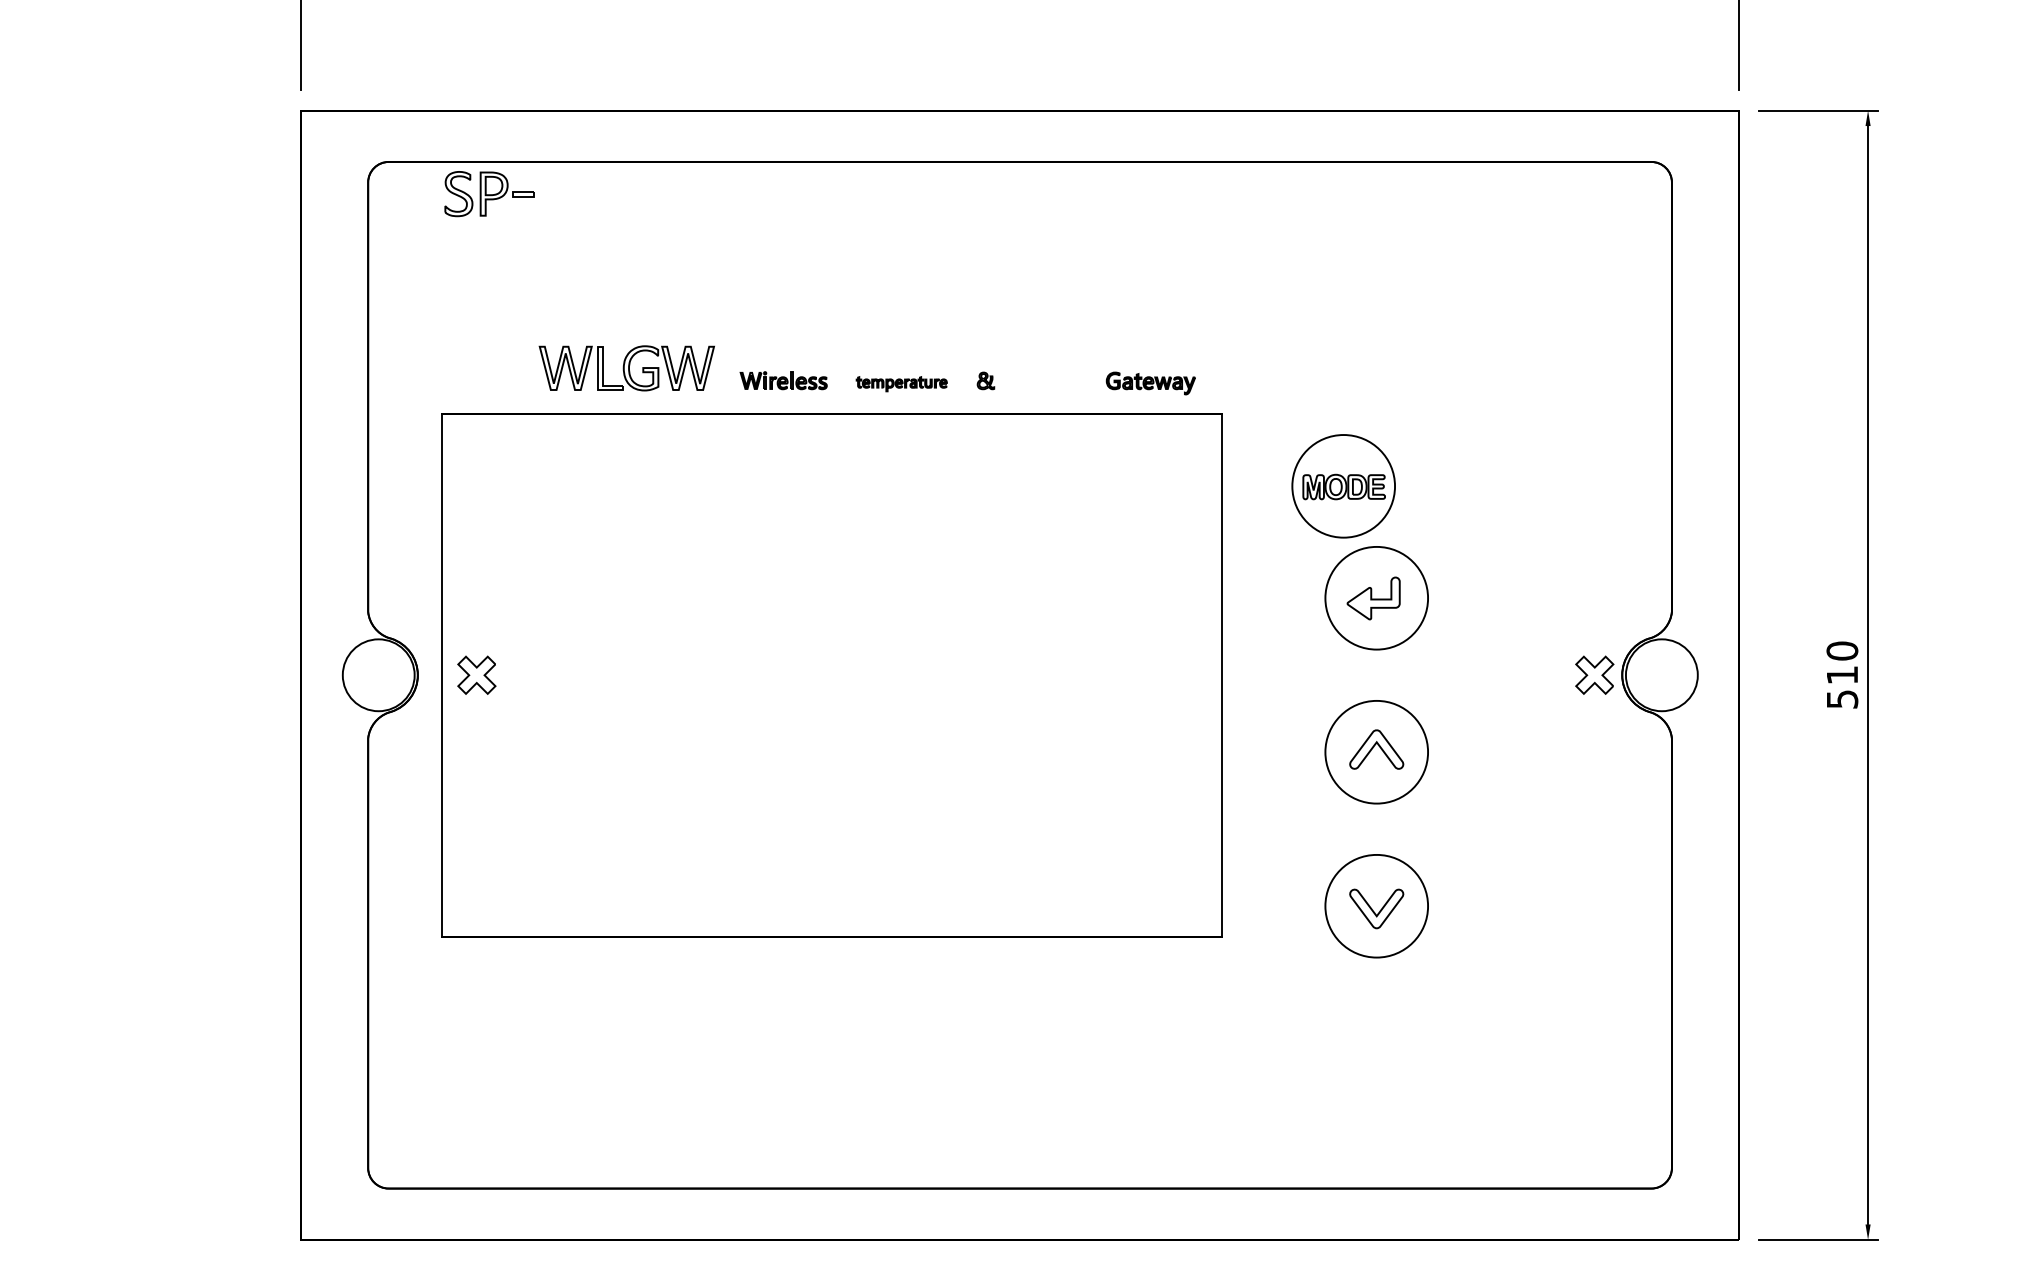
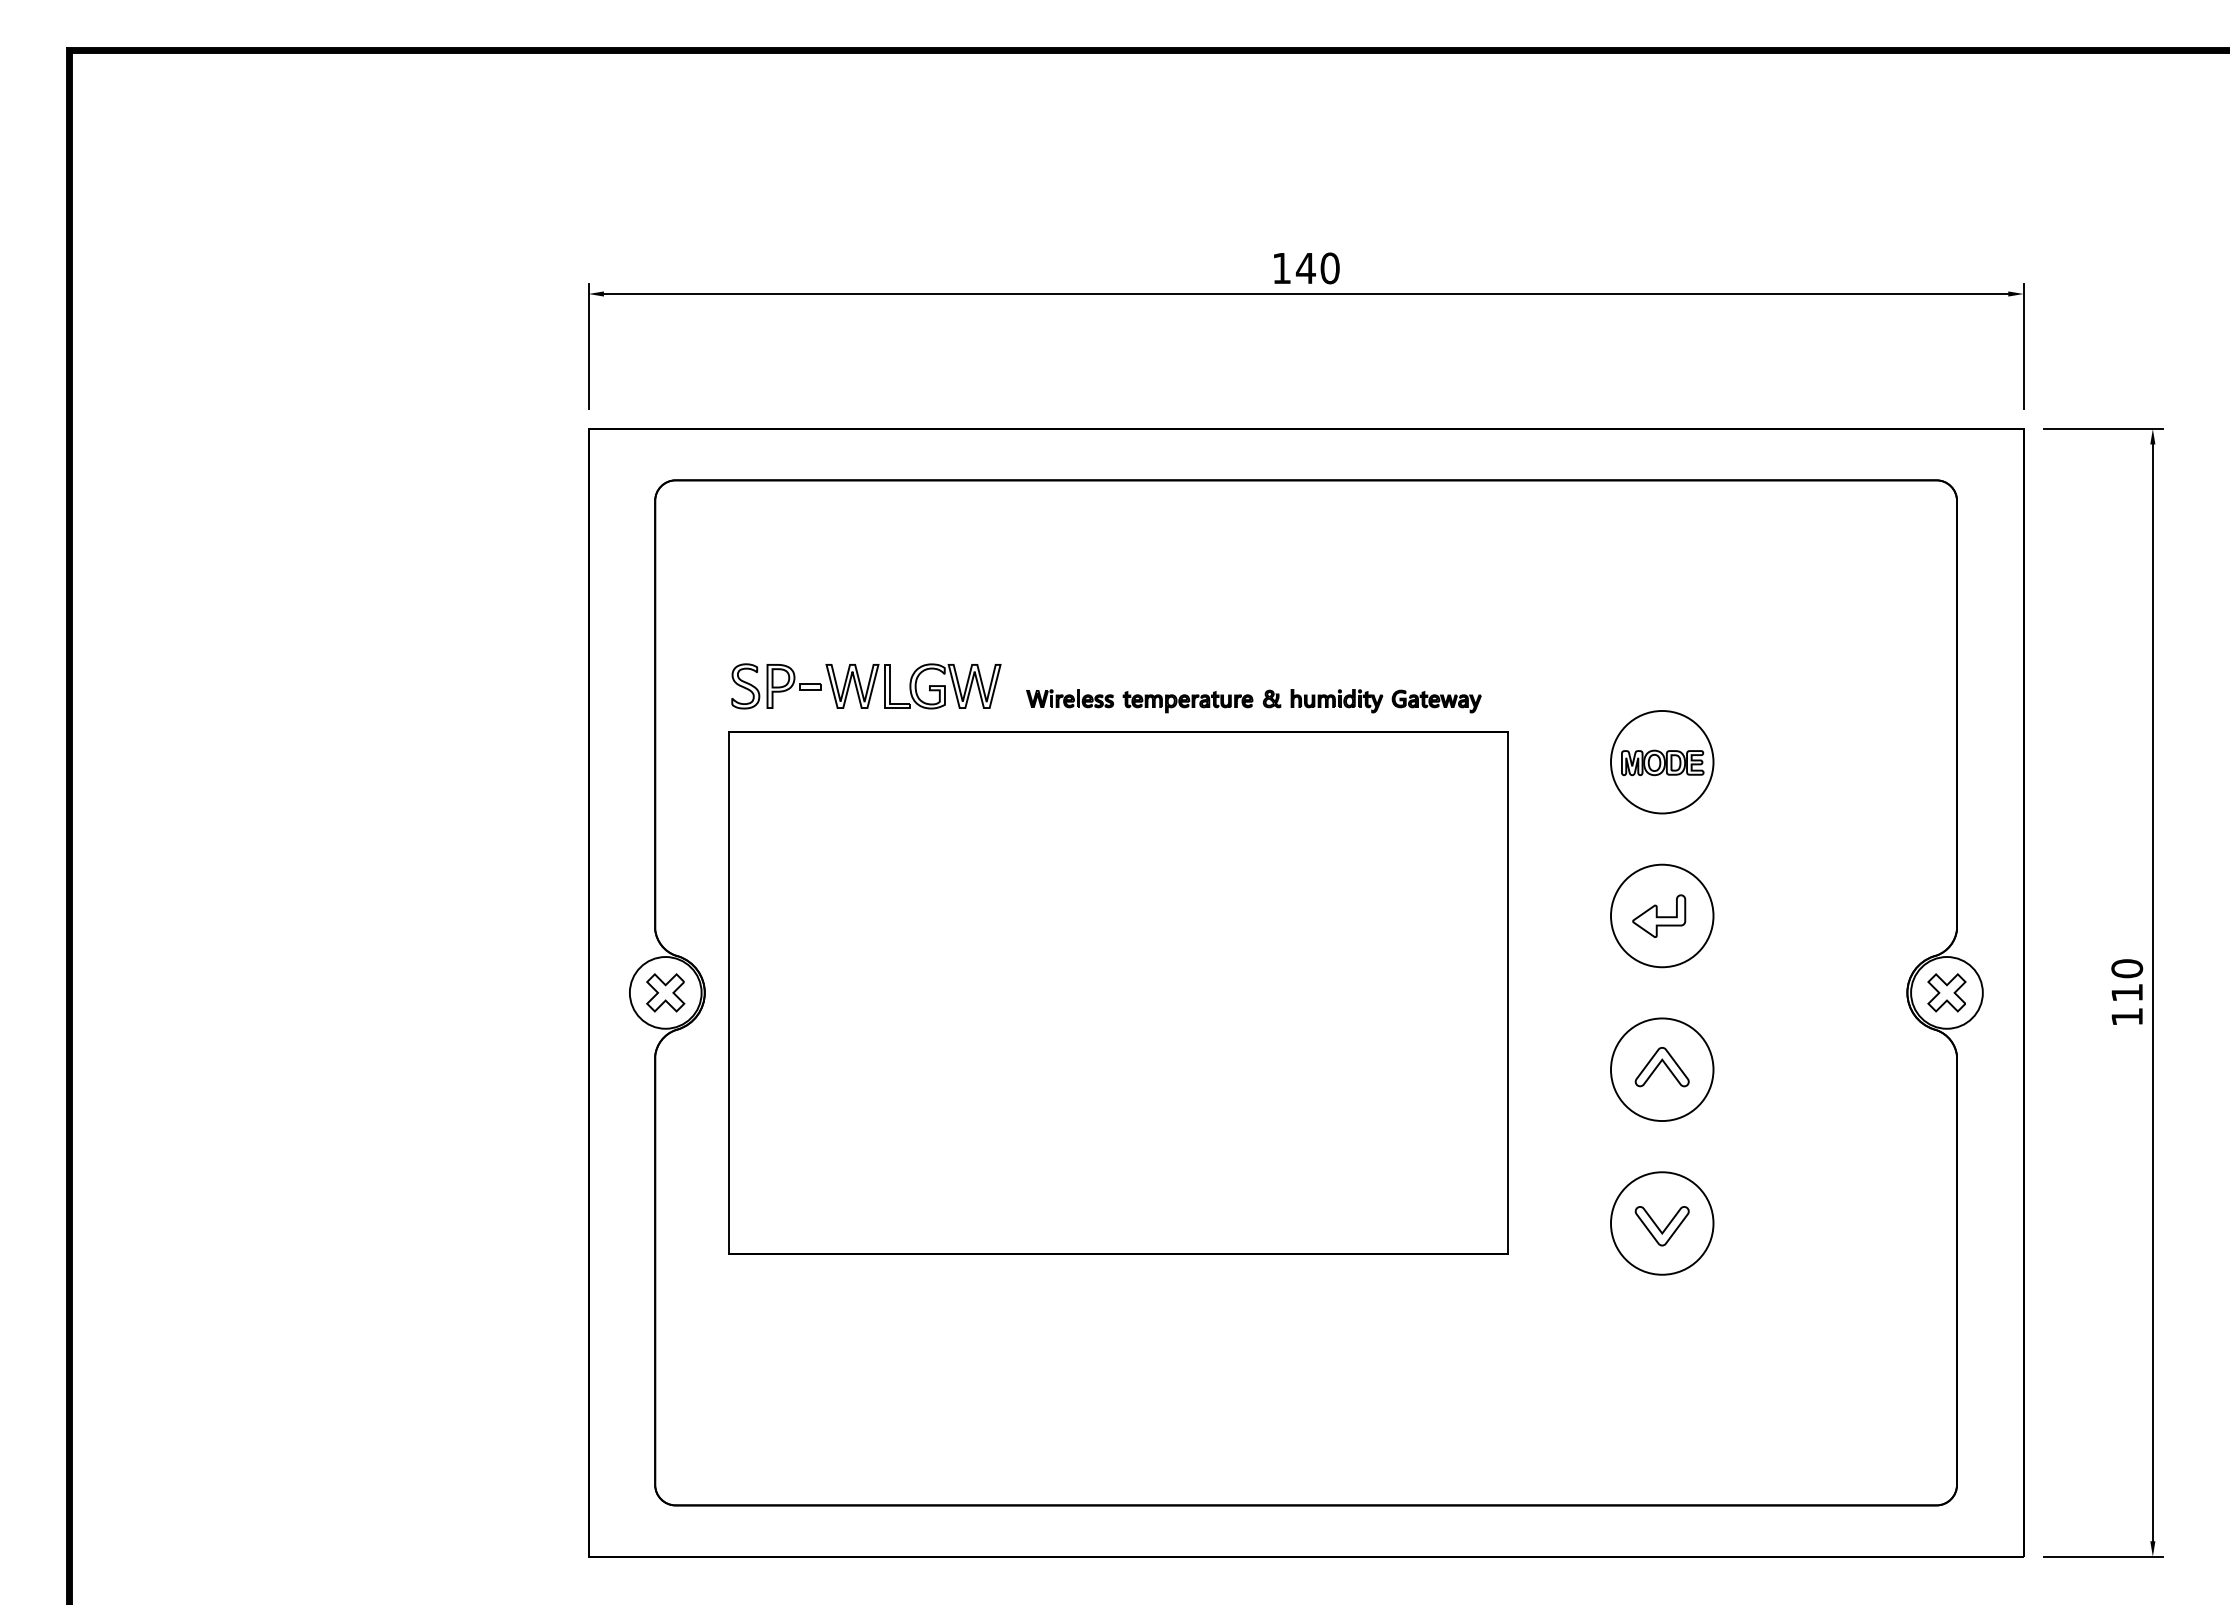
part: (489, 194) -> (776, 686), moved
part: (1050, 383) -> (1336, 701), added
part: (901, 384) -> (1187, 702), size x1.43
part: (1343, 486) -> (1662, 762), moved
part: (476, 674) -> (665, 992), moved
part: (1594, 674) -> (1946, 992), moved
text: (1842, 699) -> (2127, 1017), 510 -> 110

